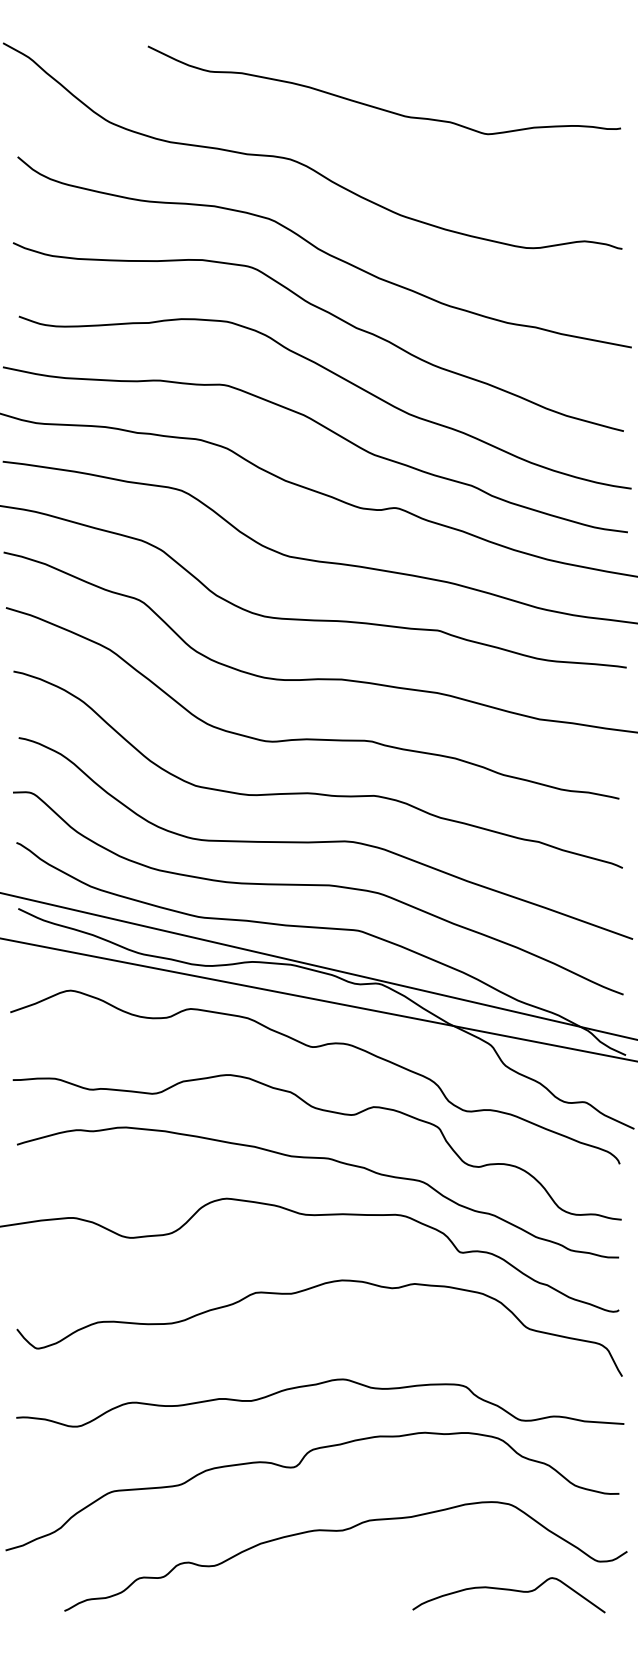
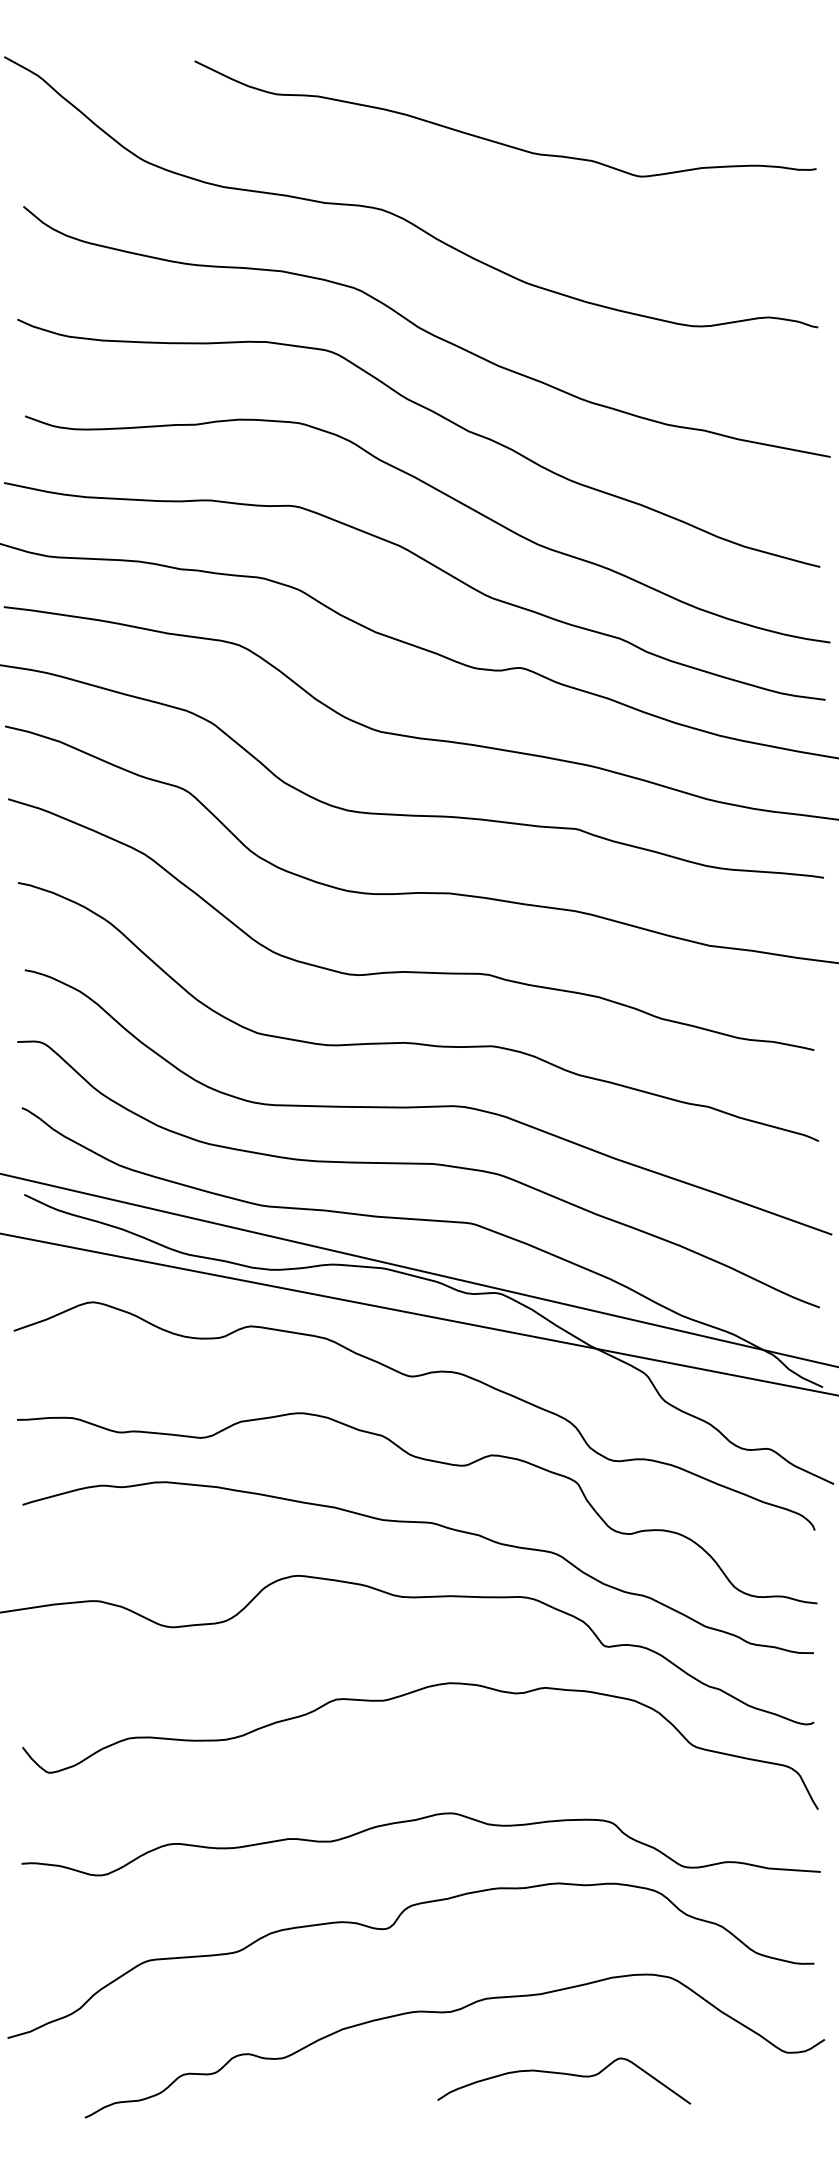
curve: (511, 1591) -> (567, 2075), moved

